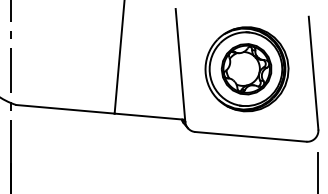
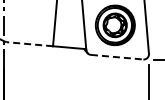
line: (64, 109) -> (29, 44), solid -> dashed
line: (251, 137) -> (117, 57), solid -> dashed

